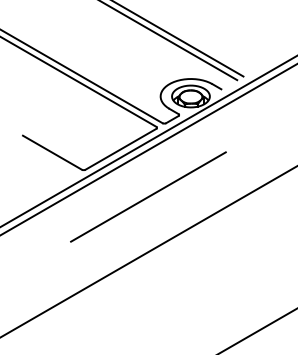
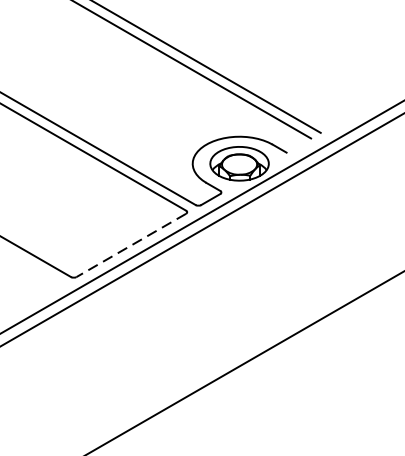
line: (120, 149) -> (130, 245), solid -> dashed
line: (148, 196) -> (173, 318), removed

